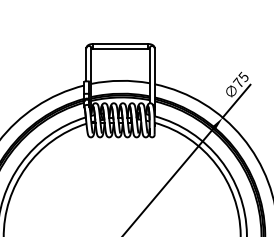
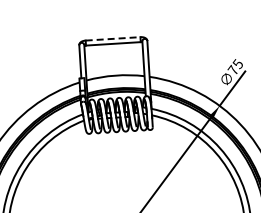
line: (121, 44) -> (114, 39), solid -> dashed

